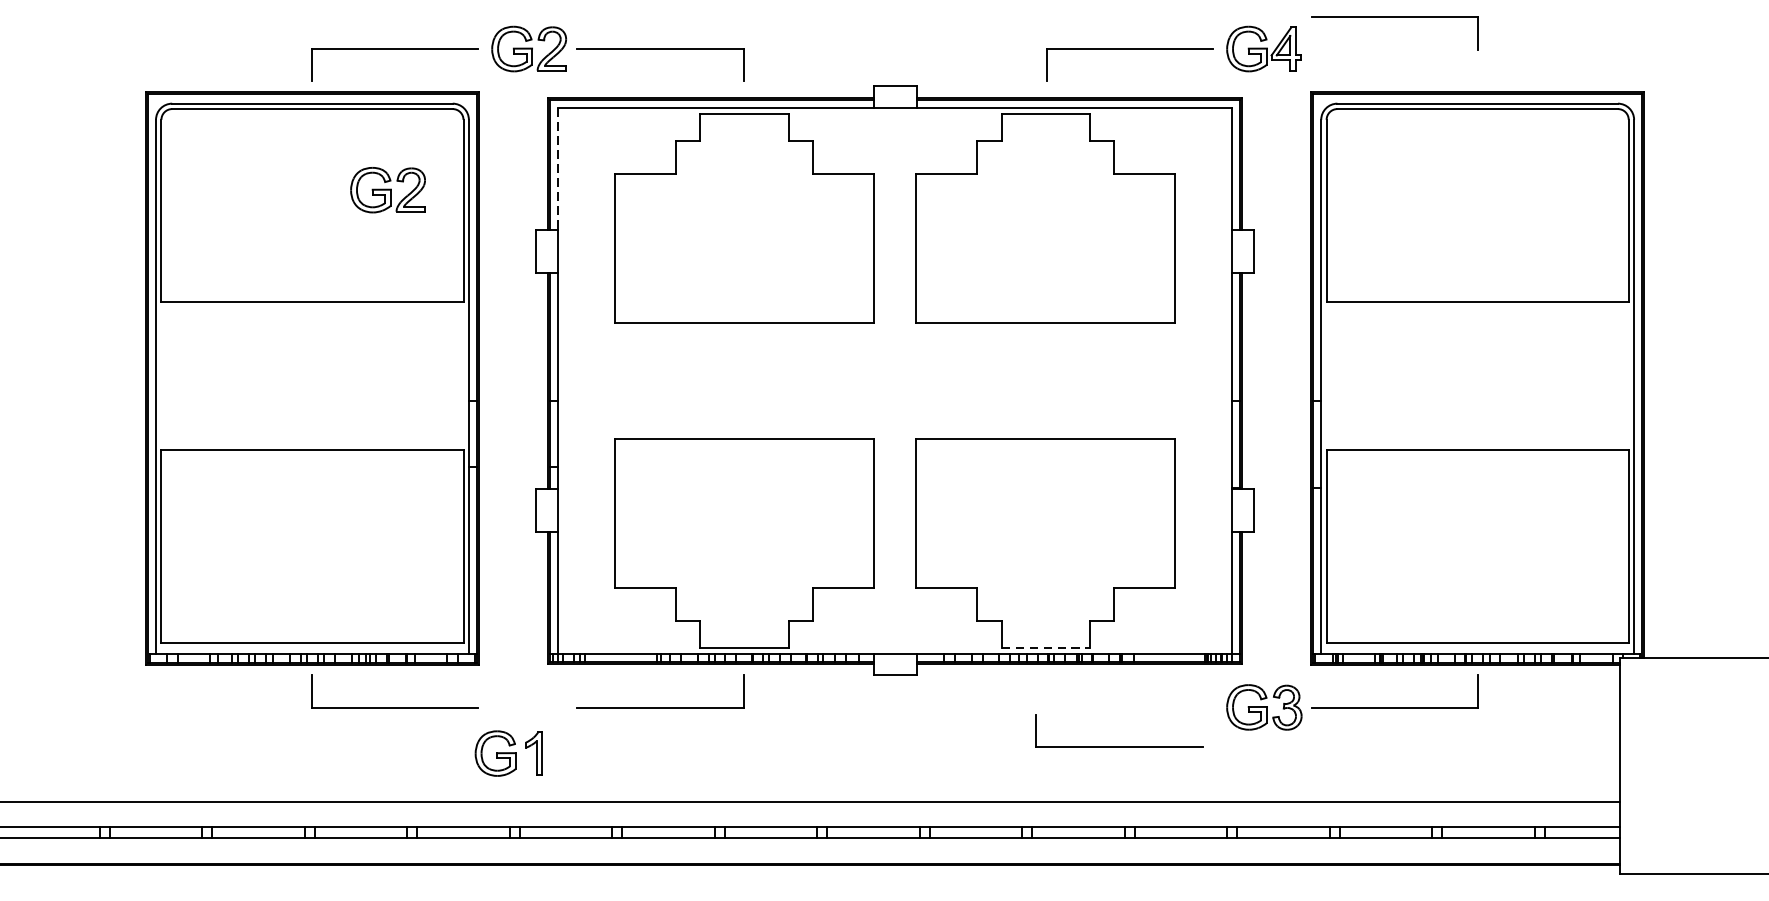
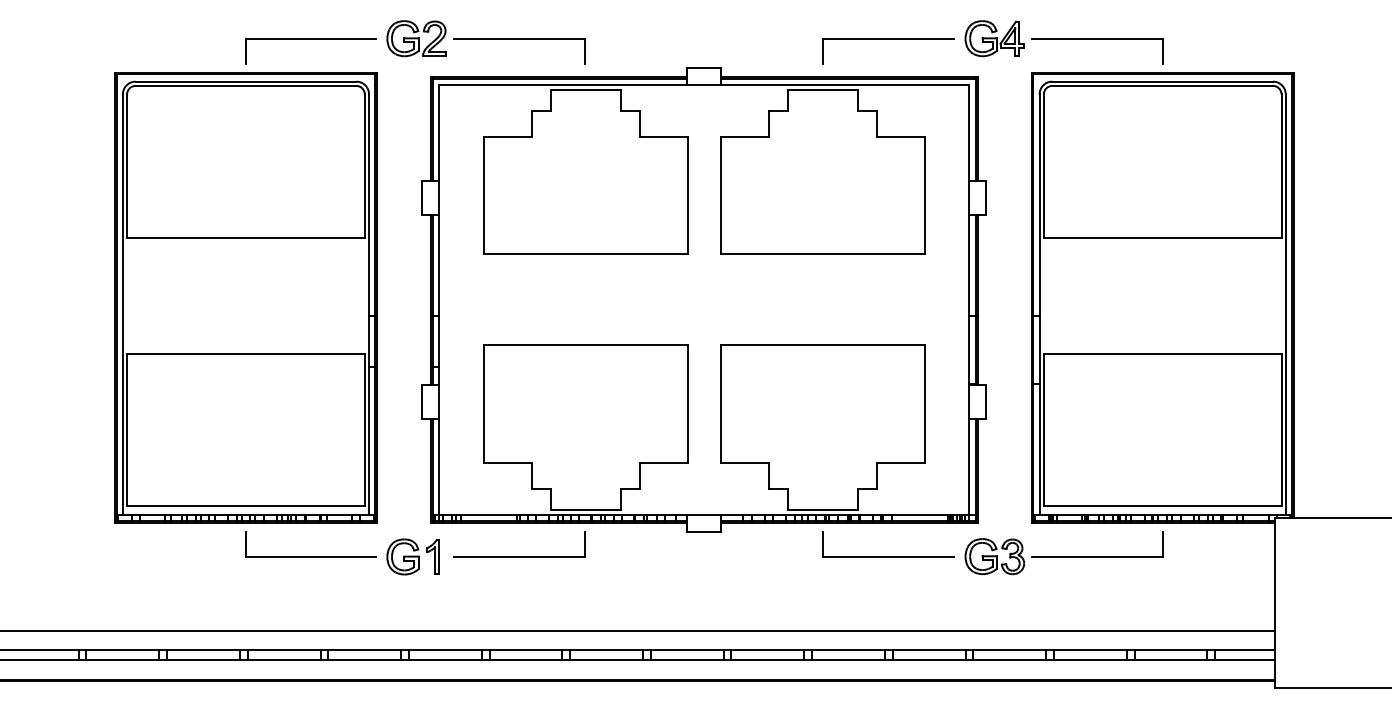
part: (1394, 18) -> (1097, 39), moved
line: (558, 169) -> (439, 133), dashed -> solid
part: (388, 189) -> (305, 149), removed
line: (1045, 647) -> (822, 509), dashed -> solid
part: (1119, 746) -> (888, 556), moved
part: (507, 753) -> (412, 556), moved

